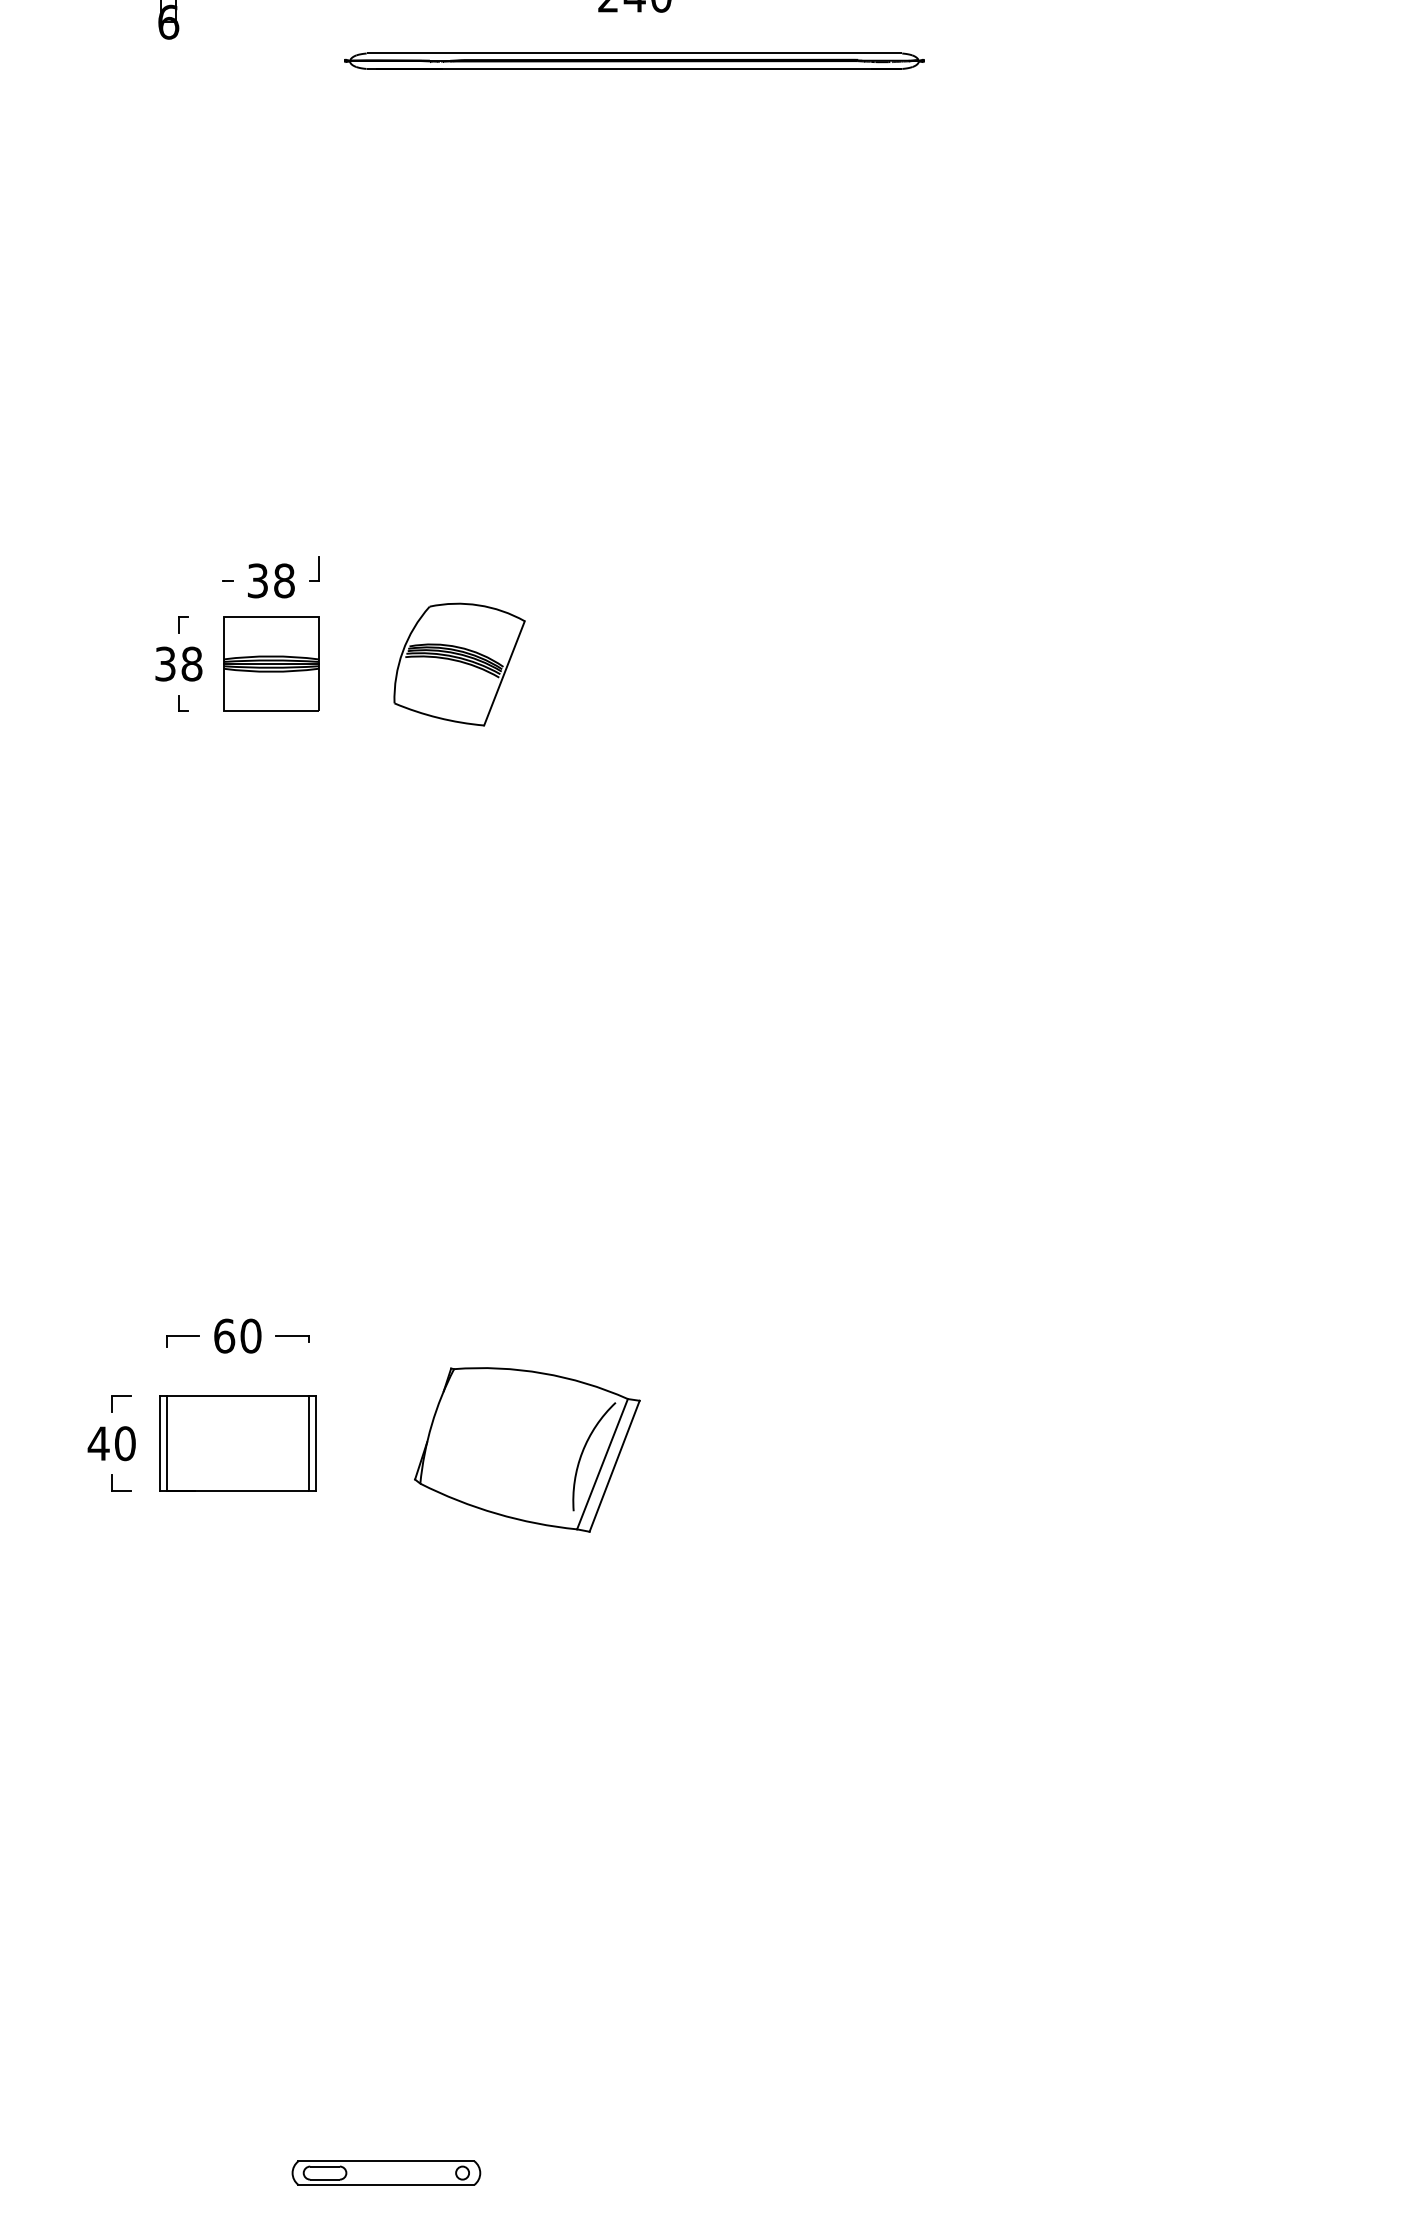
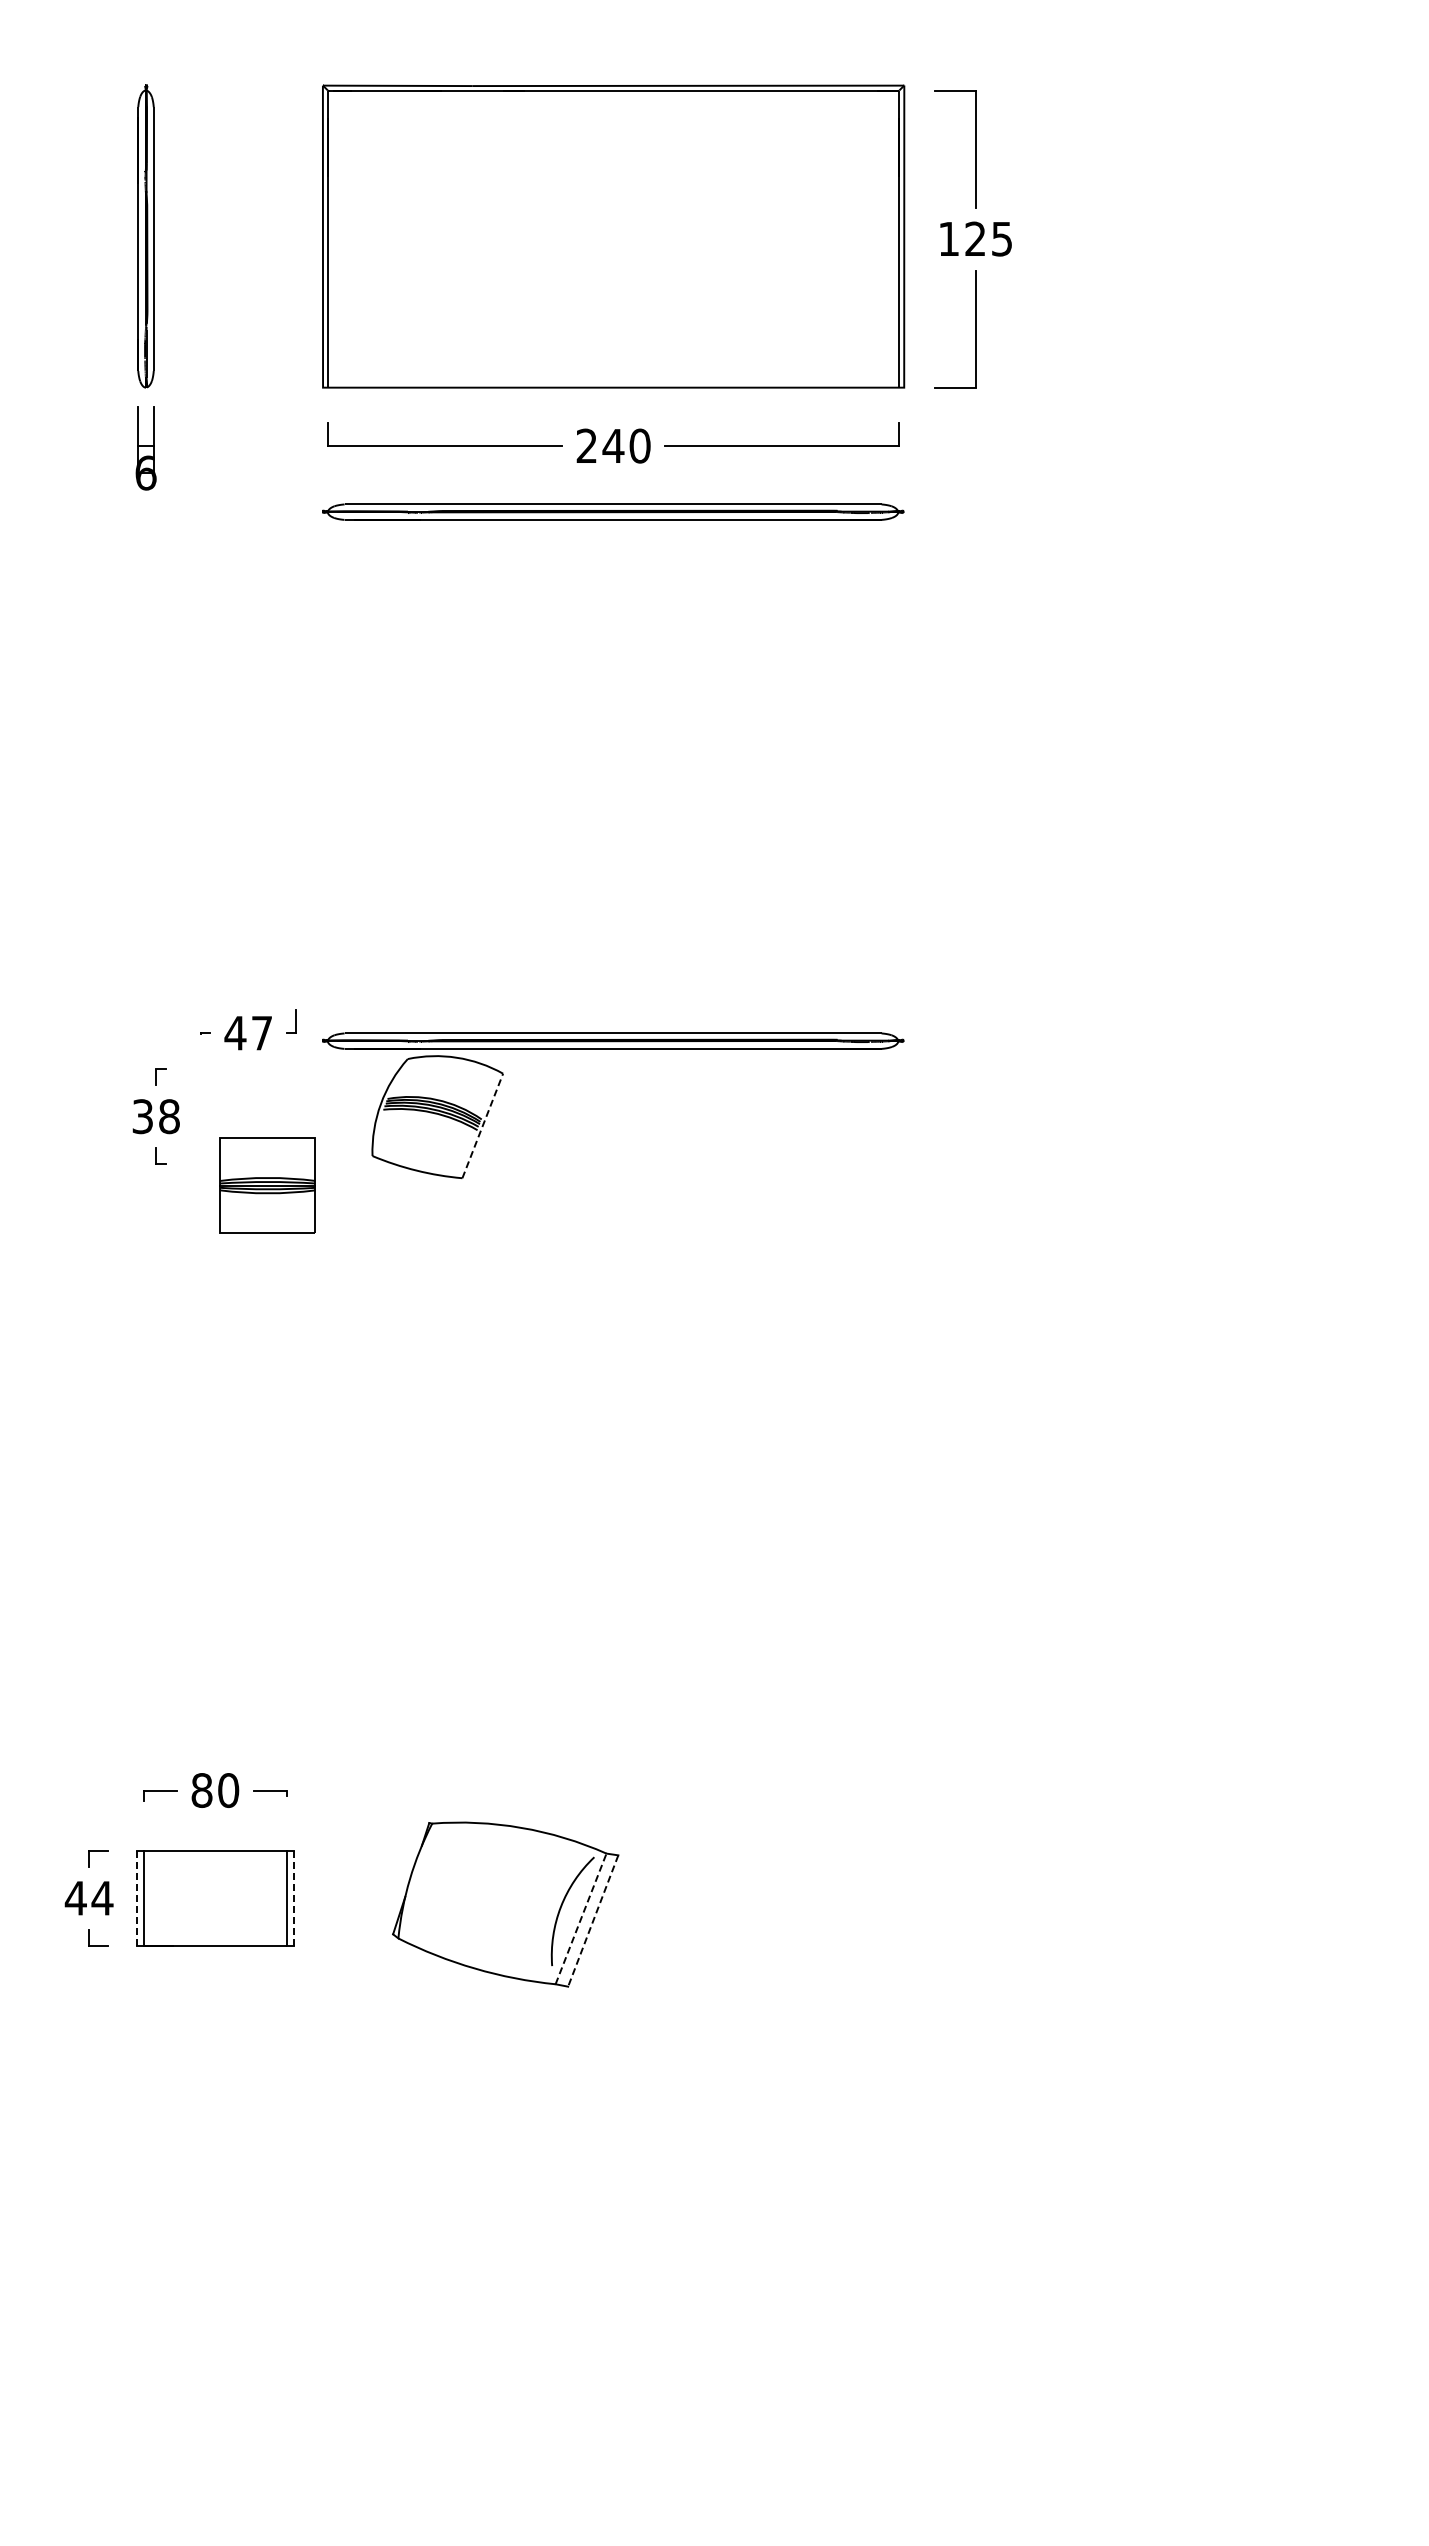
text: (270, 580) -> (248, 1032), 38 -> 47
part: (634, 588) -> (613, 1040), added
part: (270, 663) -> (267, 1185), moved
line: (504, 672) -> (482, 1125), solid -> dashed
text: (223, 1336) -> (201, 1790), 60 -> 80
text: (125, 1442) -> (102, 1897), 40 -> 44
line: (160, 1443) -> (137, 1898), solid -> dashed
line: (315, 1443) -> (293, 1898), solid -> dashed
line: (602, 1463) -> (581, 1918), solid -> dashed
line: (614, 1466) -> (593, 1921), solid -> dashed

